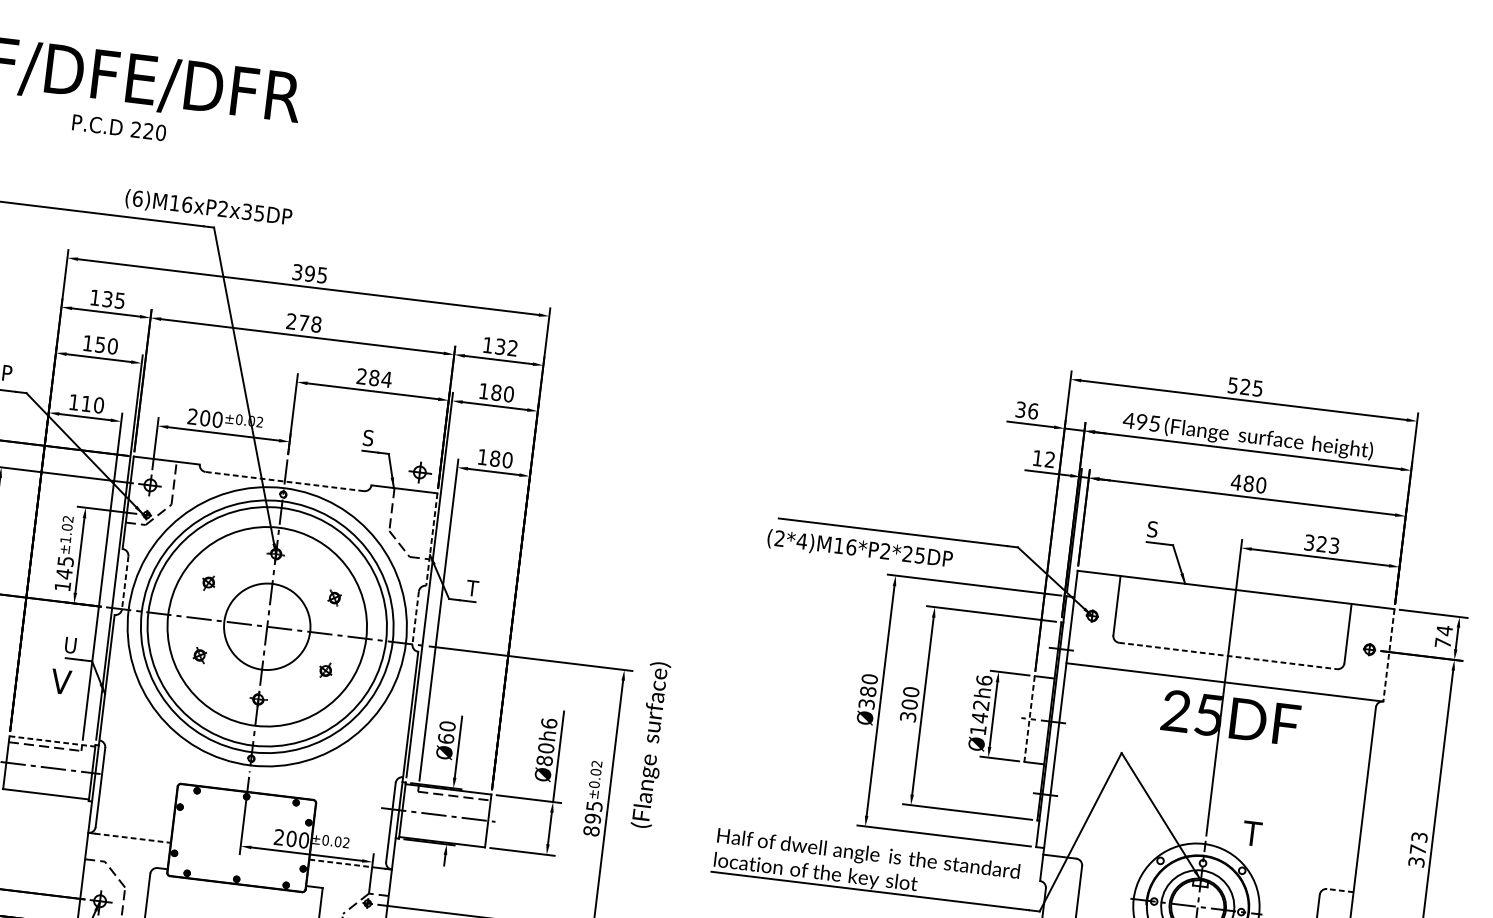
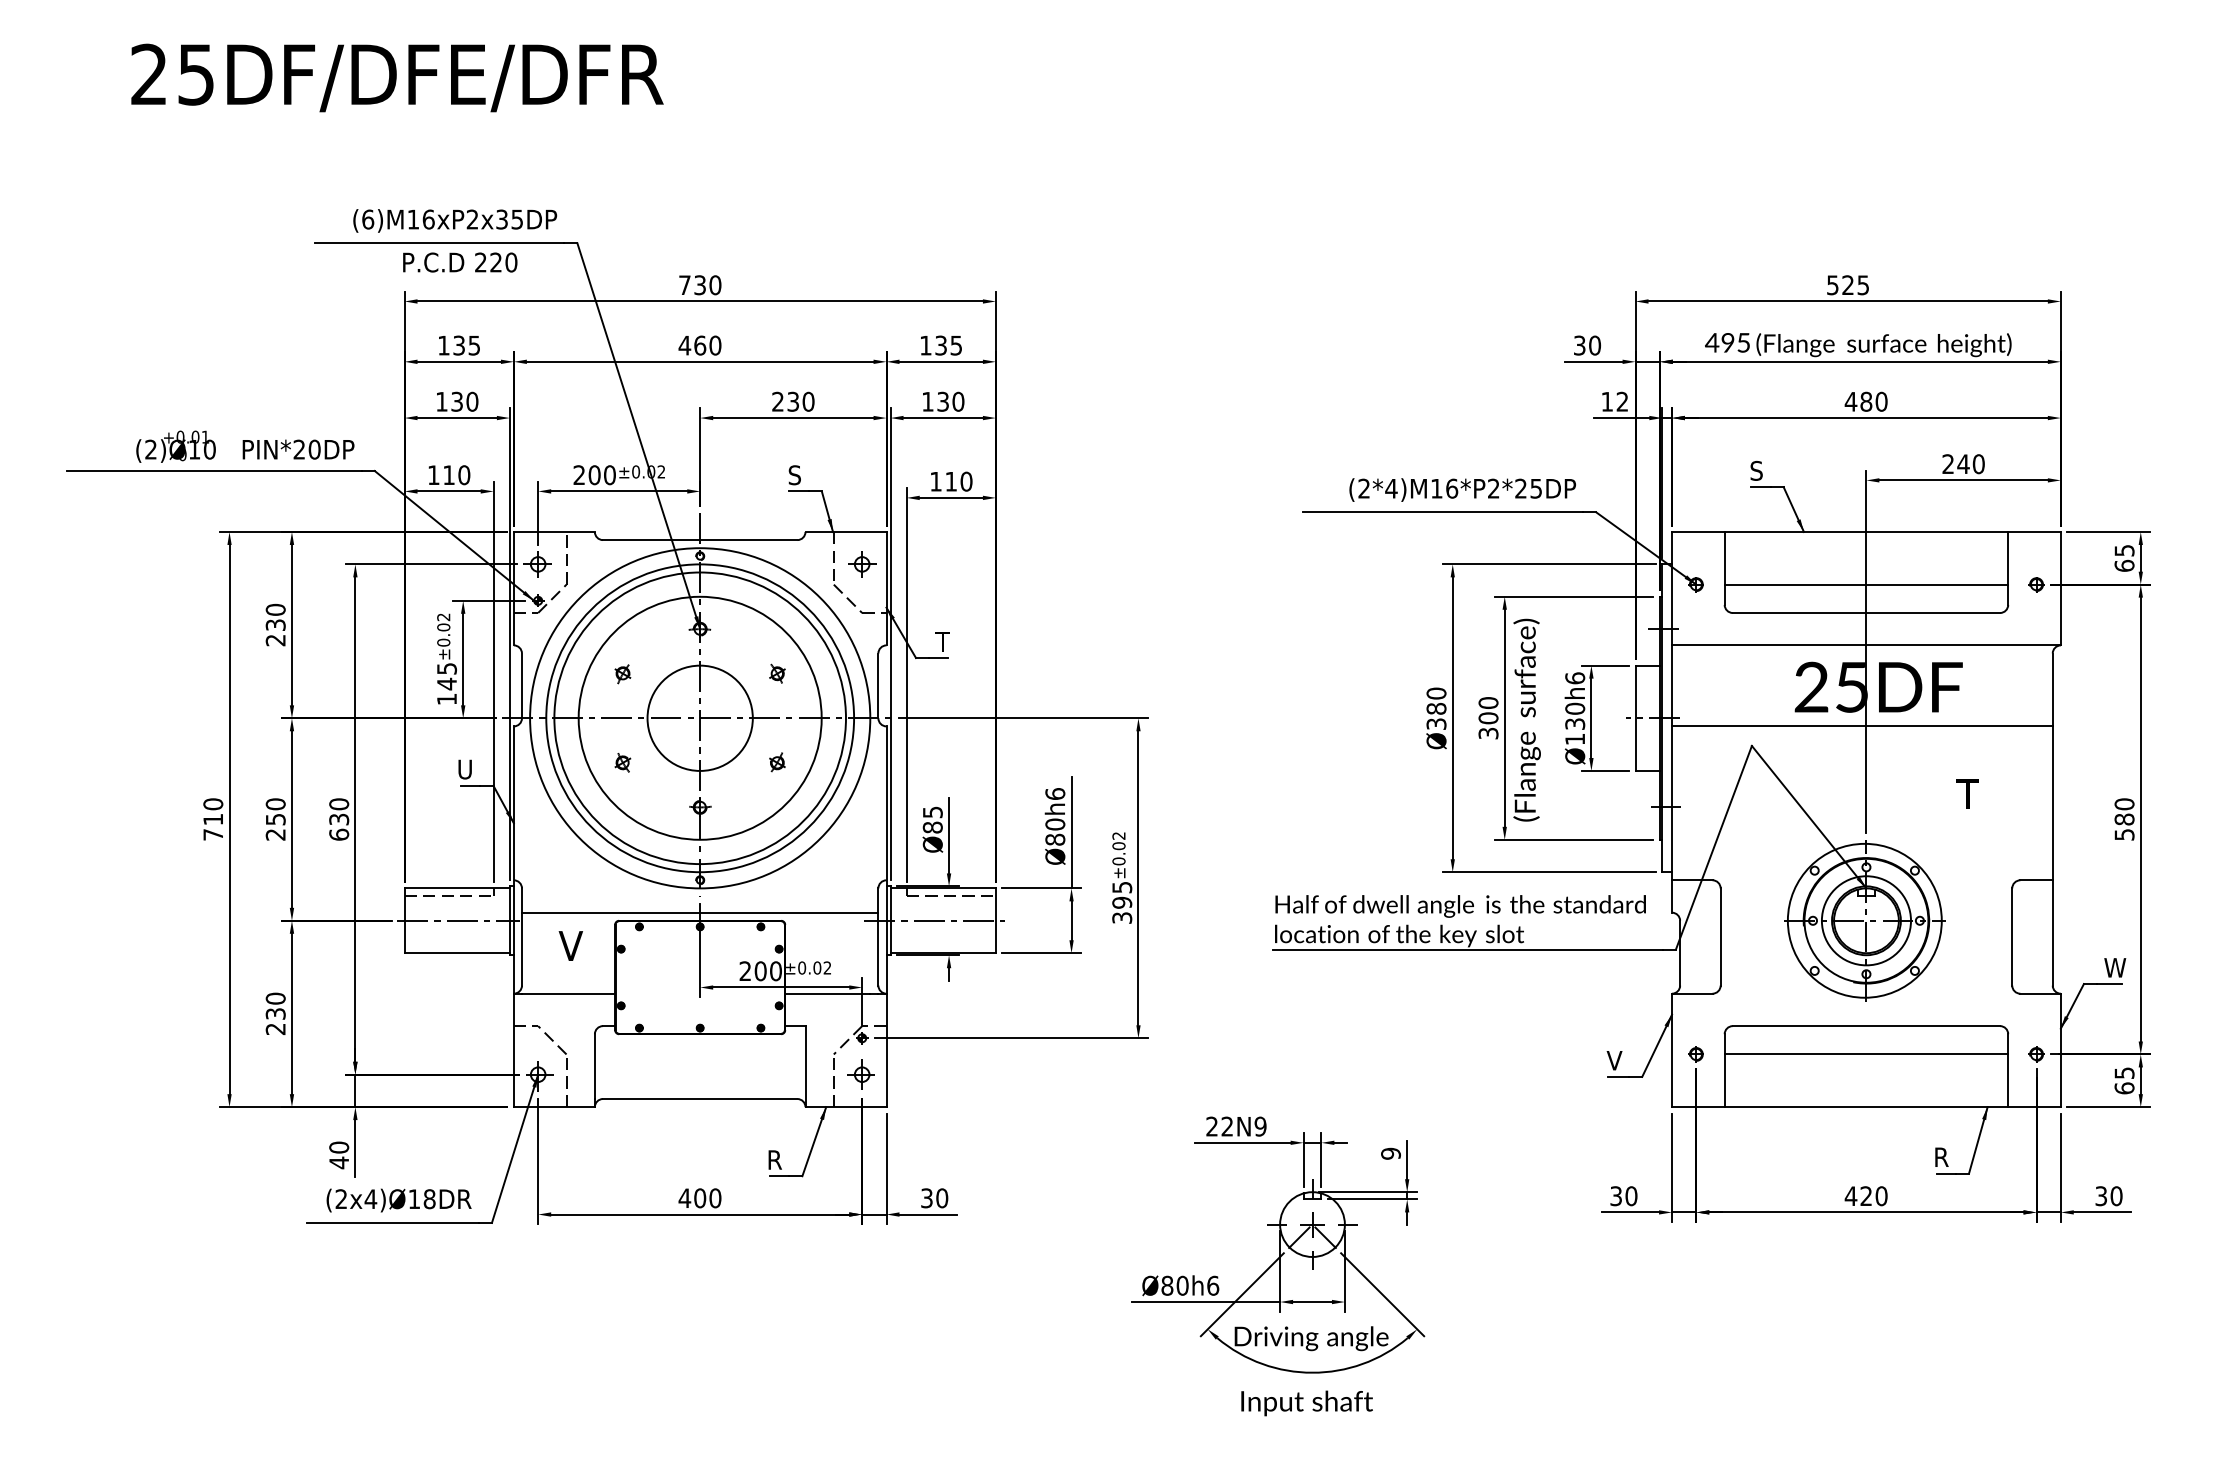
text: (119, 127) -> (460, 262), moved
text: (209, 208) -> (455, 220), moved
text: (310, 274) -> (700, 285), 395 -> 730
text: (303, 322) -> (699, 345), 278 -> 460
text: (100, 344) -> (457, 401), 150 -> 130
text: (512, 348) -> (955, 345), 132 -> 135
text: (380, 378) -> (800, 401), 284 -> 230
text: (496, 392) -> (943, 401), 180 -> 130
text: (1033, 411) -> (1595, 345), 36 -> 30
text: (495, 458) -> (951, 481), 180 -> 110
part: (420, 472) -> (862, 564), moved
line: (284, 481) -> (699, 540), dashed -> solid
text: (65, 539) -> (443, 642), ±1.02 -> ±0.02
line: (431, 539) -> (886, 588), dashed -> solid
text: (1321, 544) -> (1963, 464), 323 -> 240
text: (859, 549) -> (1462, 489), moved
line: (124, 583) -> (521, 686), dashed -> solid
line: (415, 618) -> (878, 686), dashed -> solid
line: (1230, 632) -> (1866, 584), added
text: (1443, 636) -> (2124, 557), 74 -> 65
line: (1388, 655) -> (2060, 588), dashed -> solid
line: (1228, 656) -> (1866, 613), dashed -> solid
text: (60, 681) -> (570, 945), moved
text: (980, 711) -> (1575, 716), Ø142h6 -> Ø130h6
line: (1029, 719) -> (1635, 718), dashed -> solid
text: (446, 732) -> (932, 819), Ø60 -> Ø85
line: (52, 741) -> (457, 888), dashed -> solid
text: (651, 744) -> (1526, 719), moved
line: (1213, 748) -> (1862, 726), added
line: (247, 784) -> (699, 912), added
text: (591, 830) -> (1122, 917), 895 -> 395
text: (1252, 832) -> (1967, 793), moved
line: (132, 838) -> (568, 993), dashed -> solid
text: (1418, 849) -> (2124, 819), 373 -> 580
line: (343, 863) -> (827, 993), dashed -> solid
line: (1340, 890) -> (2036, 880), dashed -> solid

